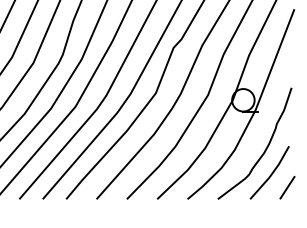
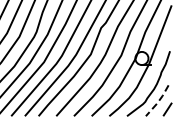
line: (271, 174) -> (158, 101), solid -> dashed

